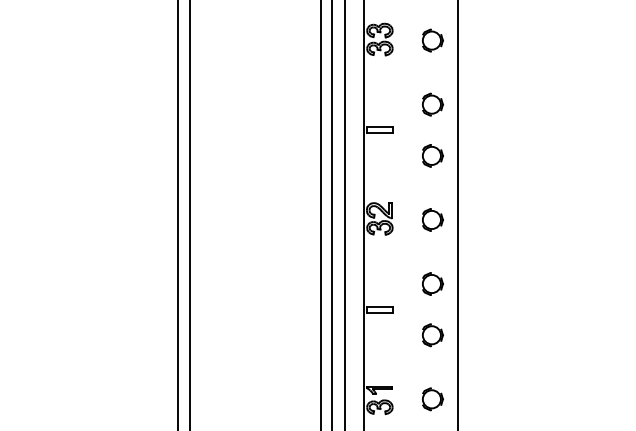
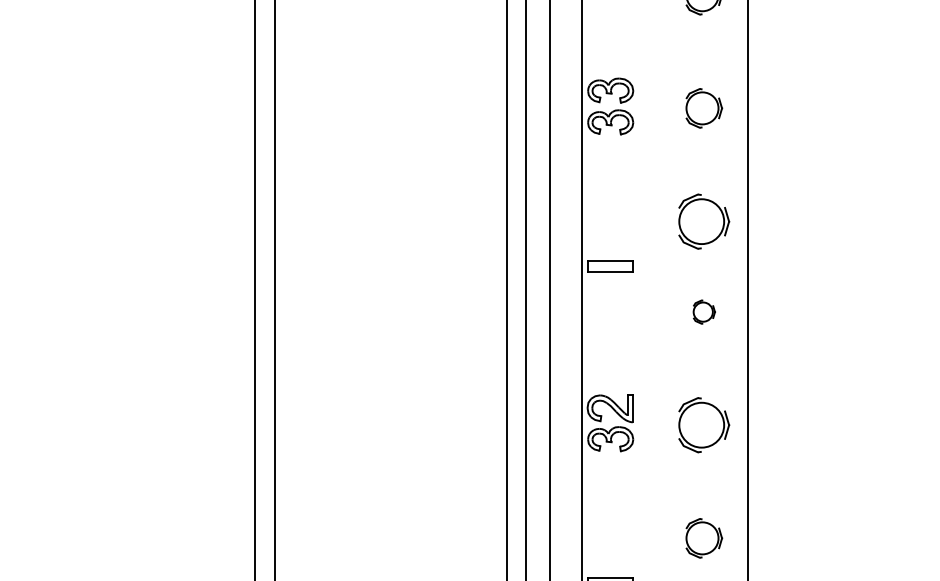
part: (432, 104) -> (703, 221), size x1.4
part: (432, 155) -> (703, 311), size x0.6
part: (432, 219) -> (703, 424), size x1.4

